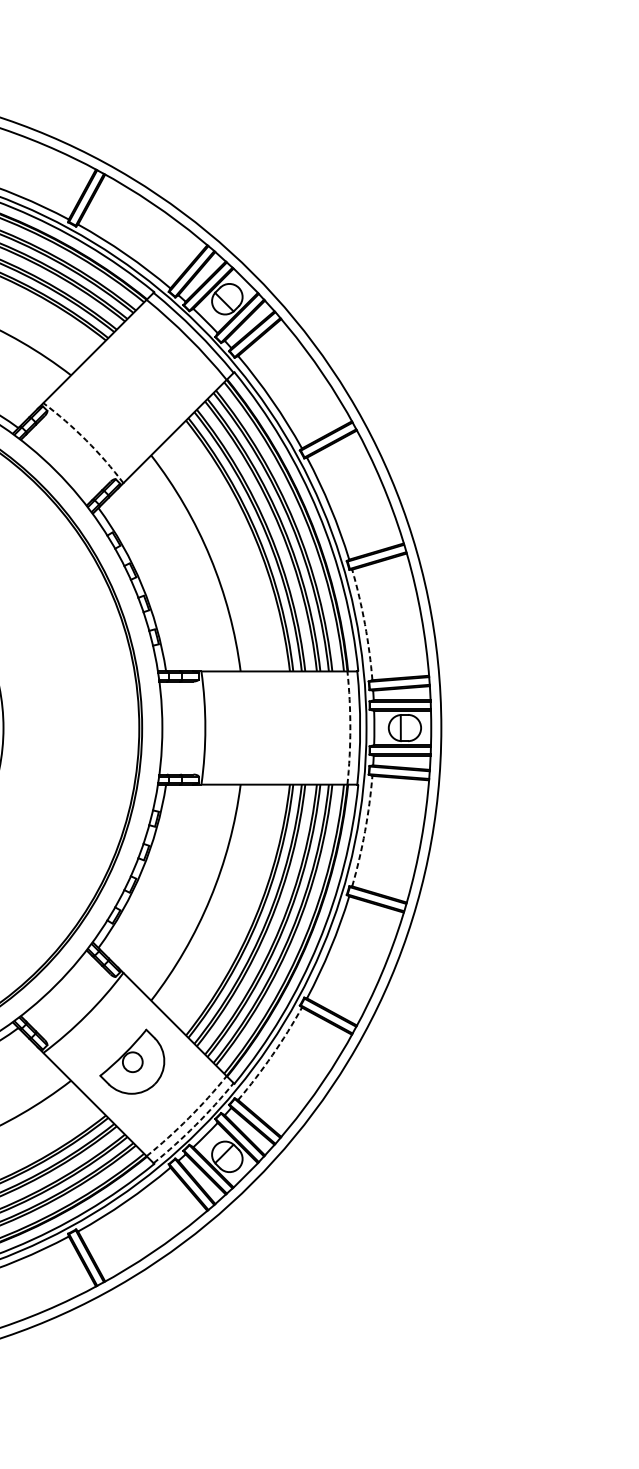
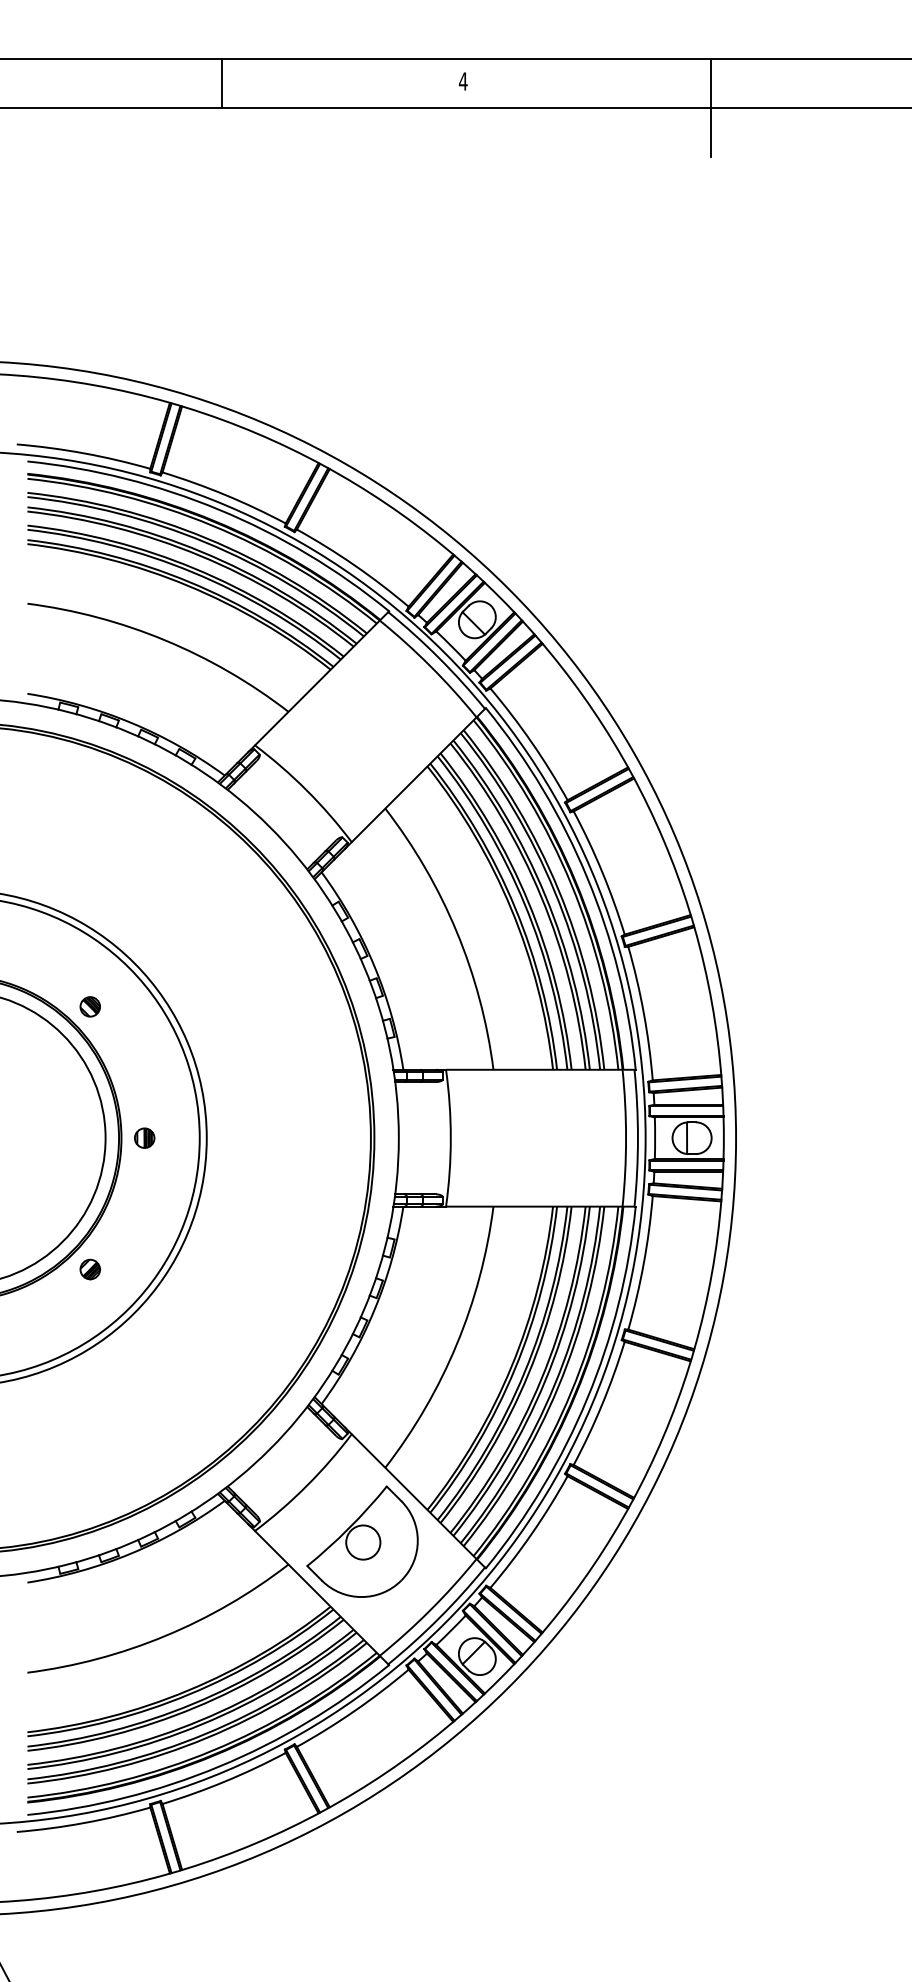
arc: (86, 440) -> (306, 790), dashed -> solid
arc: (364, 624) -> (643, 1012), dashed -> solid
arc: (350, 728) -> (626, 1138), dashed -> solid
arc: (364, 831) -> (643, 1263), dashed -> solid
arc: (272, 1055) -> (531, 1533), dashed -> solid
part: (132, 1061) -> (362, 1541), size x1.43
arc: (188, 1117) -> (430, 1609), dashed -> solid
arc: (196, 1125) -> (439, 1618), dashed -> solid

